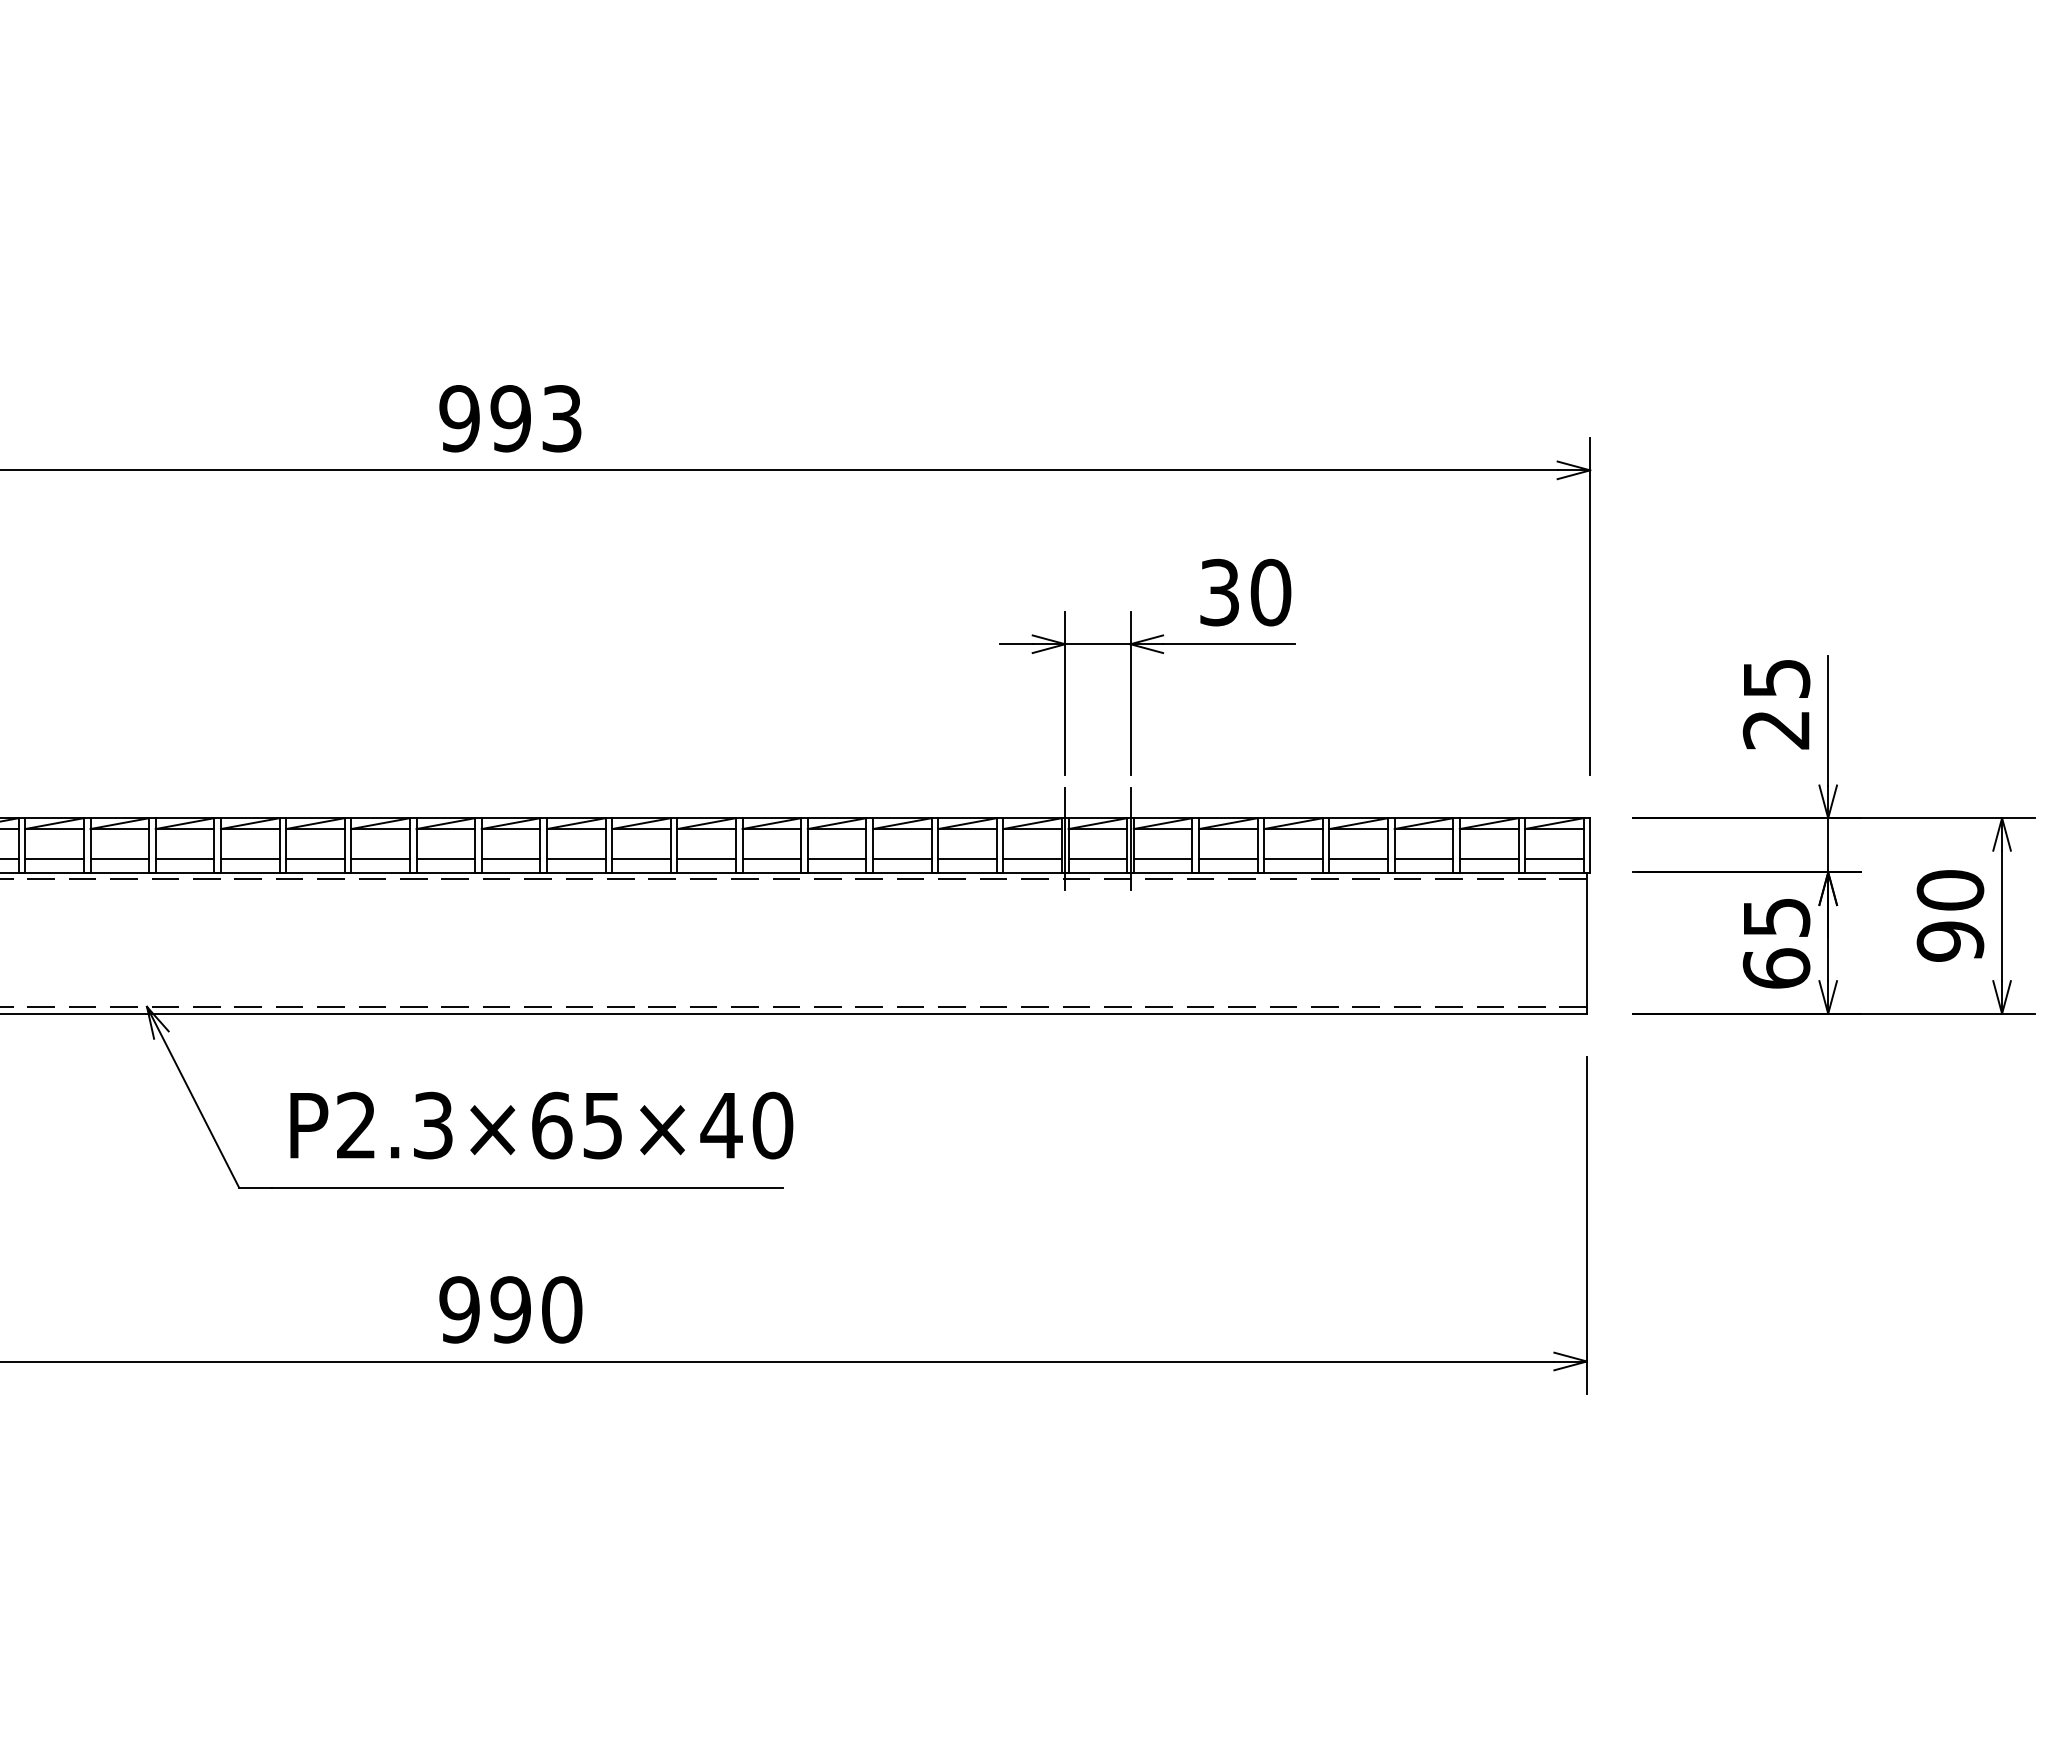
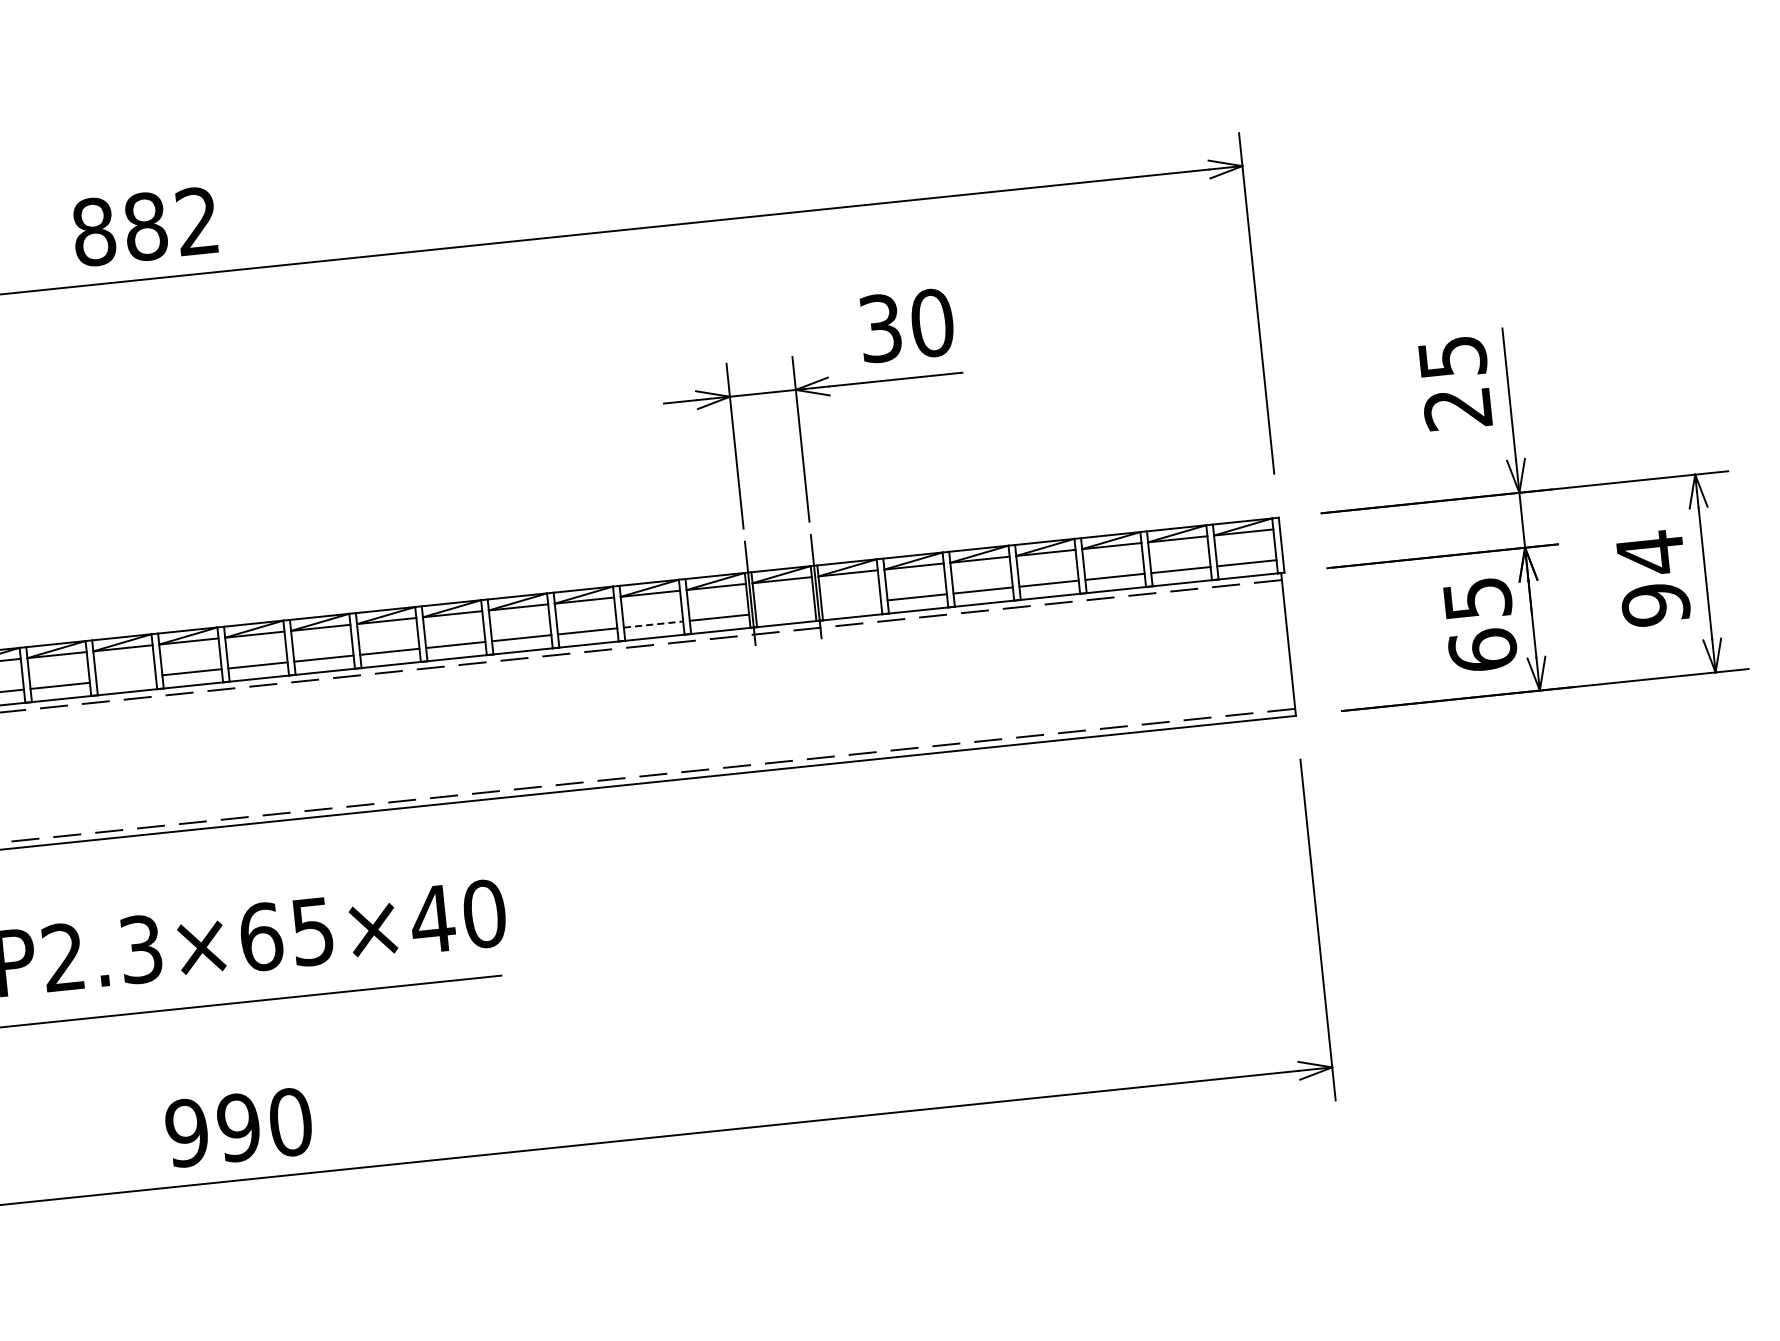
text: (510, 418) -> (145, 226), 993 -> 882
line: (445, 859) -> (125, 679), removed
line: (968, 859) -> (654, 624), solid -> dashed
line: (1097, 859) -> (784, 611), removed
line: (1162, 859) -> (850, 604), removed
text: (1950, 890) -> (1650, 553), 90 -> 94

